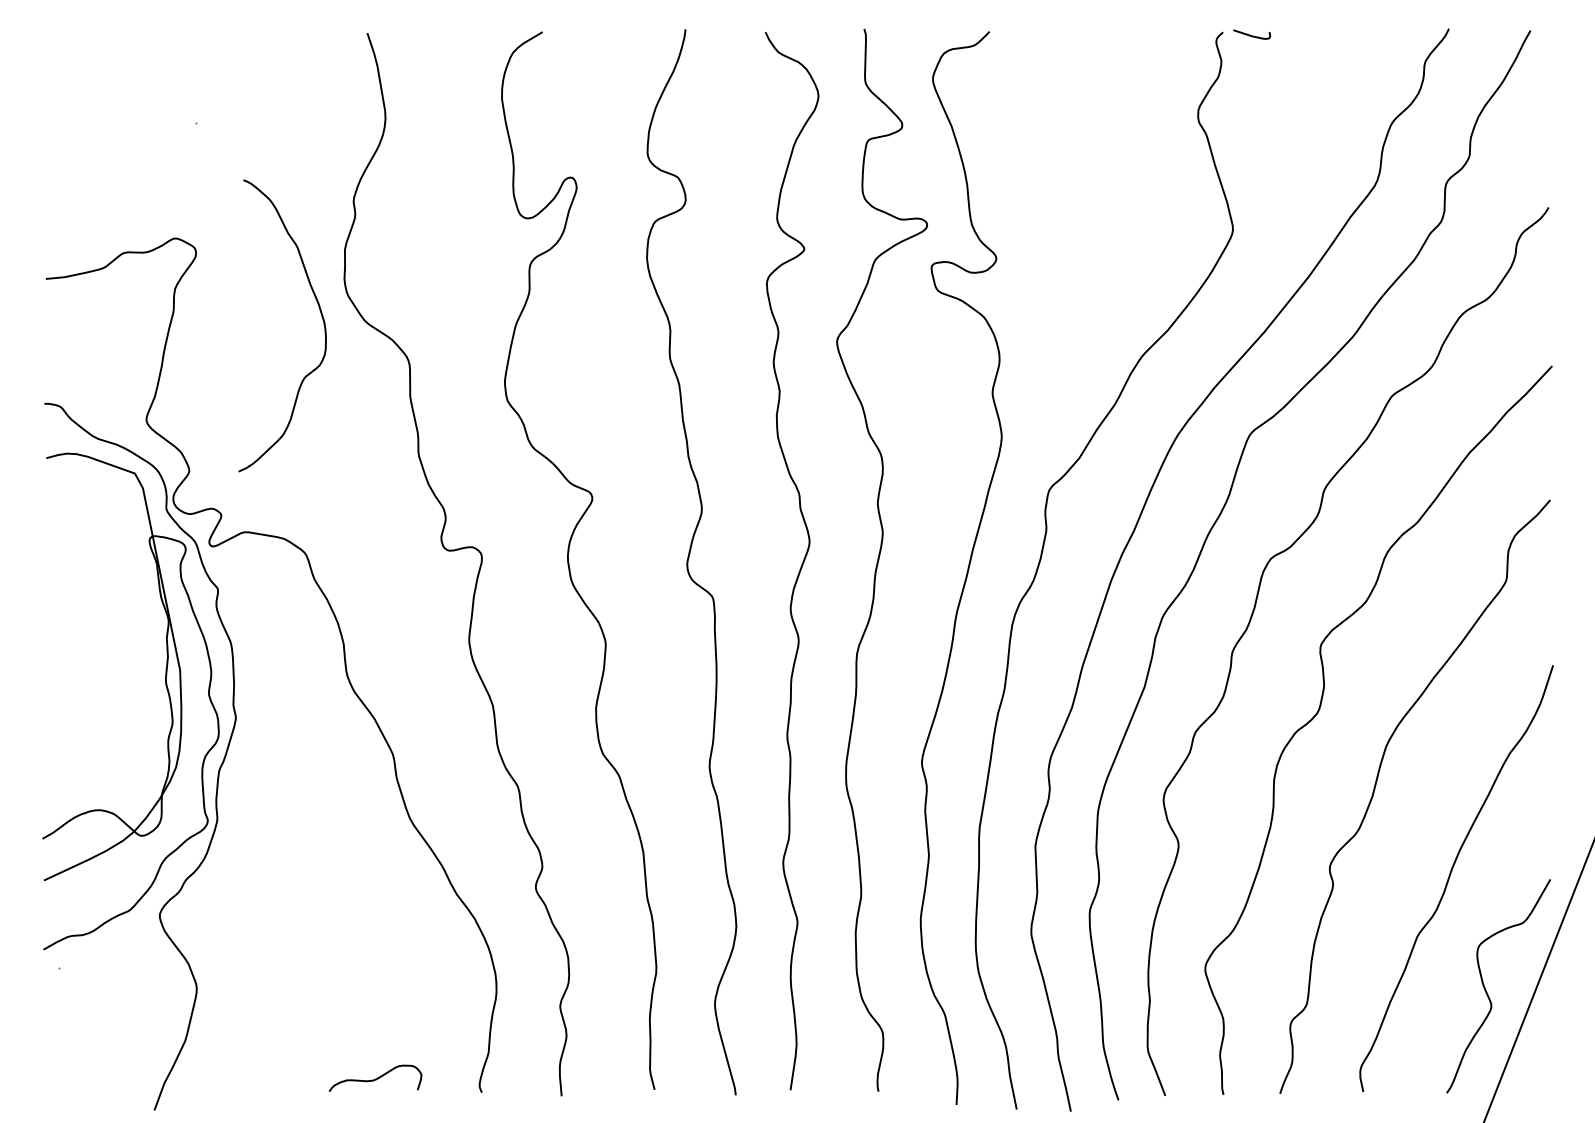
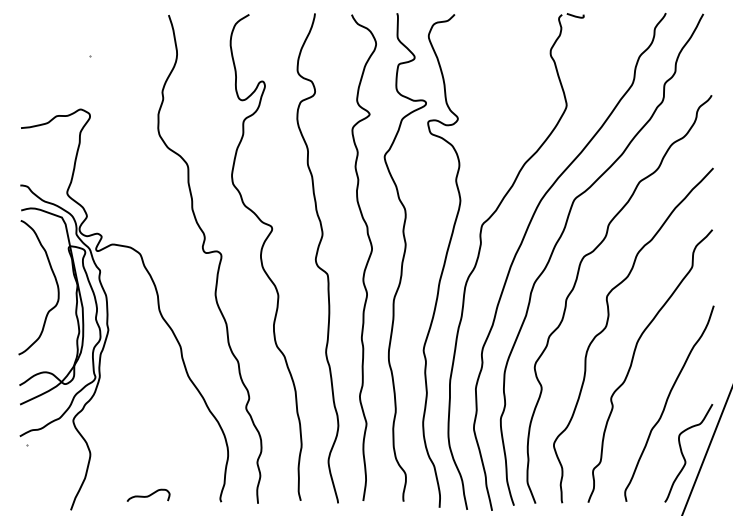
curve: (318, 312) -> (55, 281), moved
curve: (377, 1076) -> (149, 494), moved

